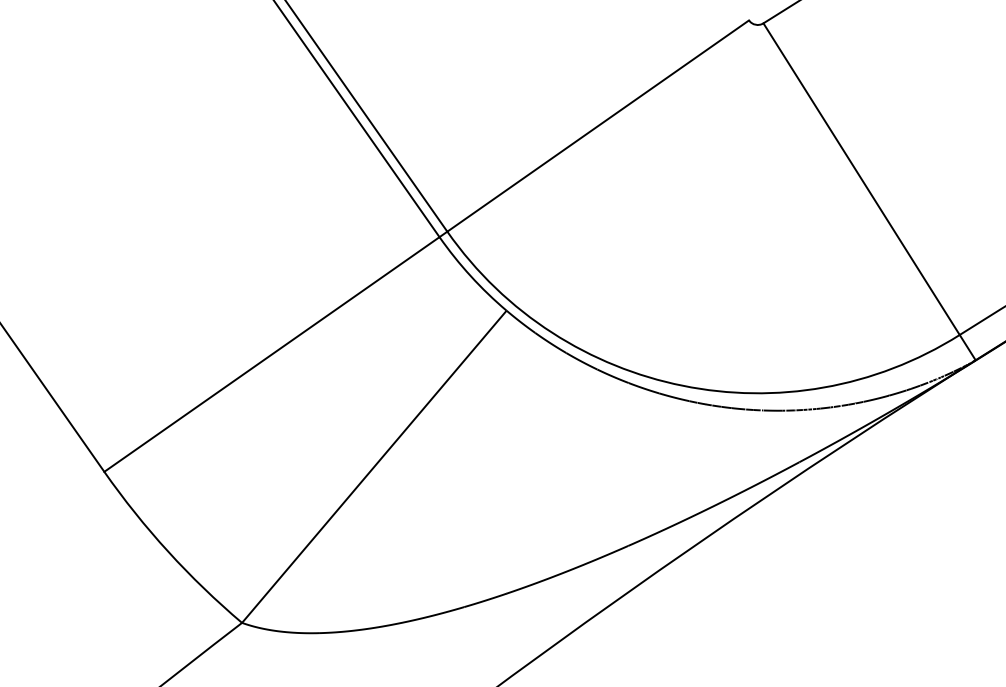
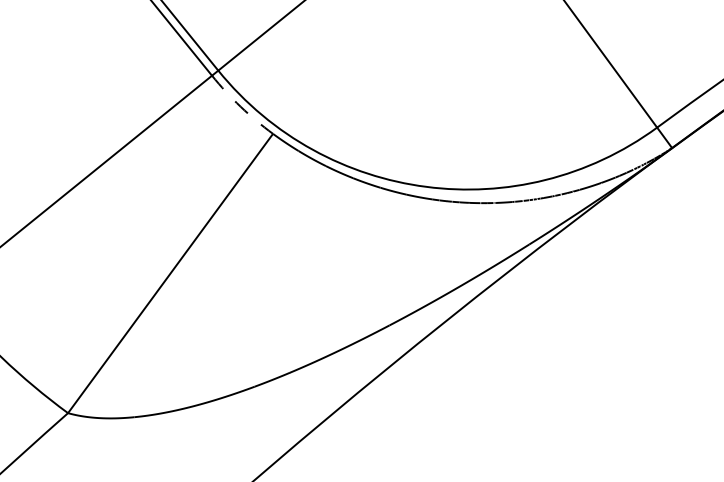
arc: (470, 276) -> (240, 107), solid -> dashed

